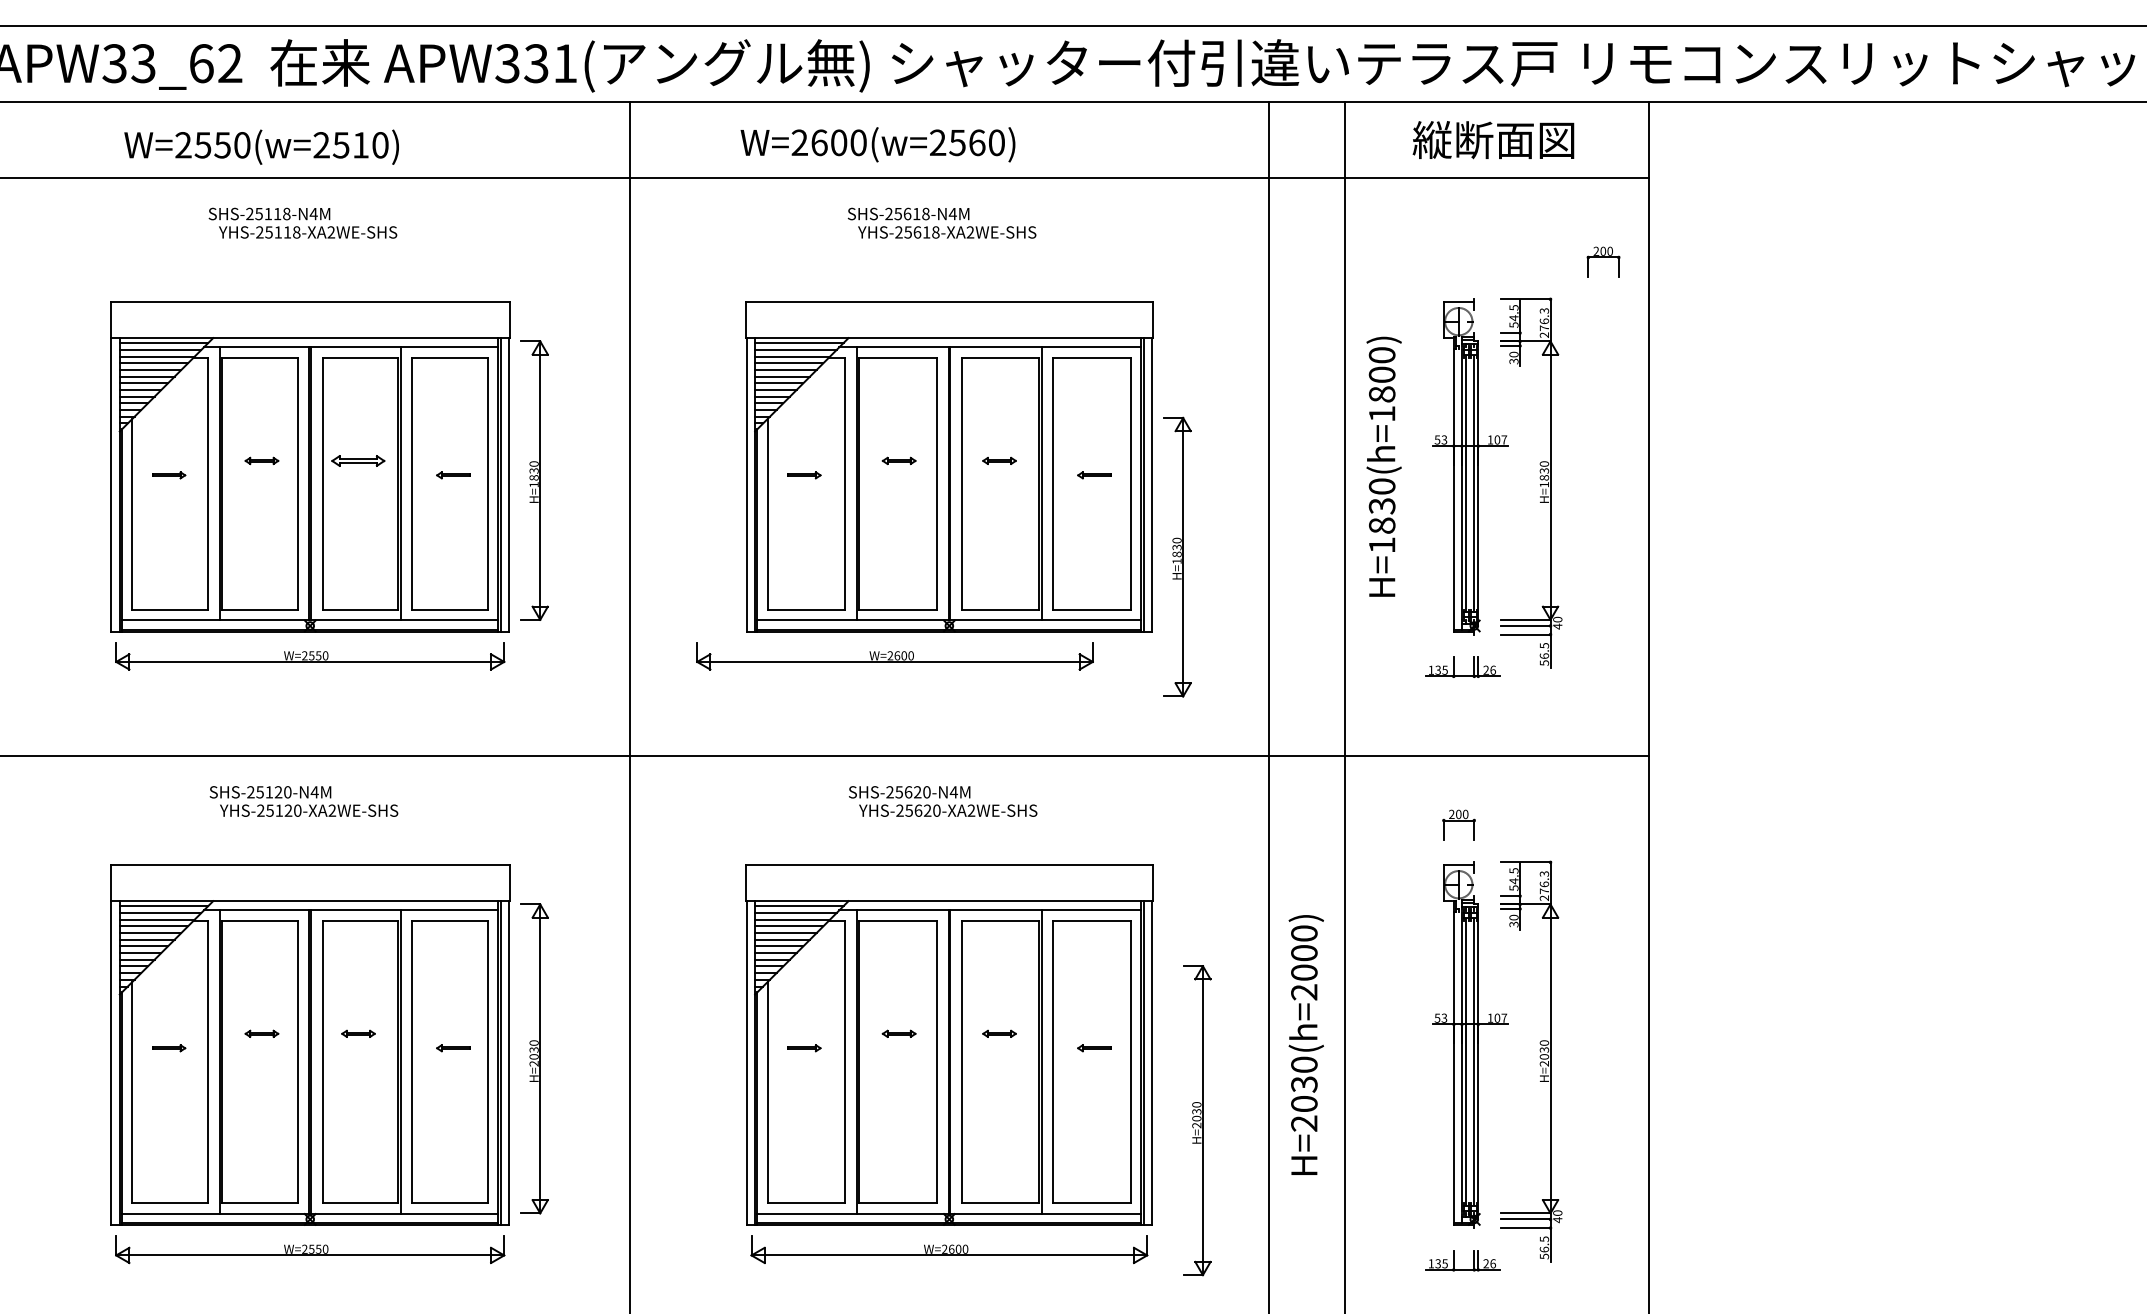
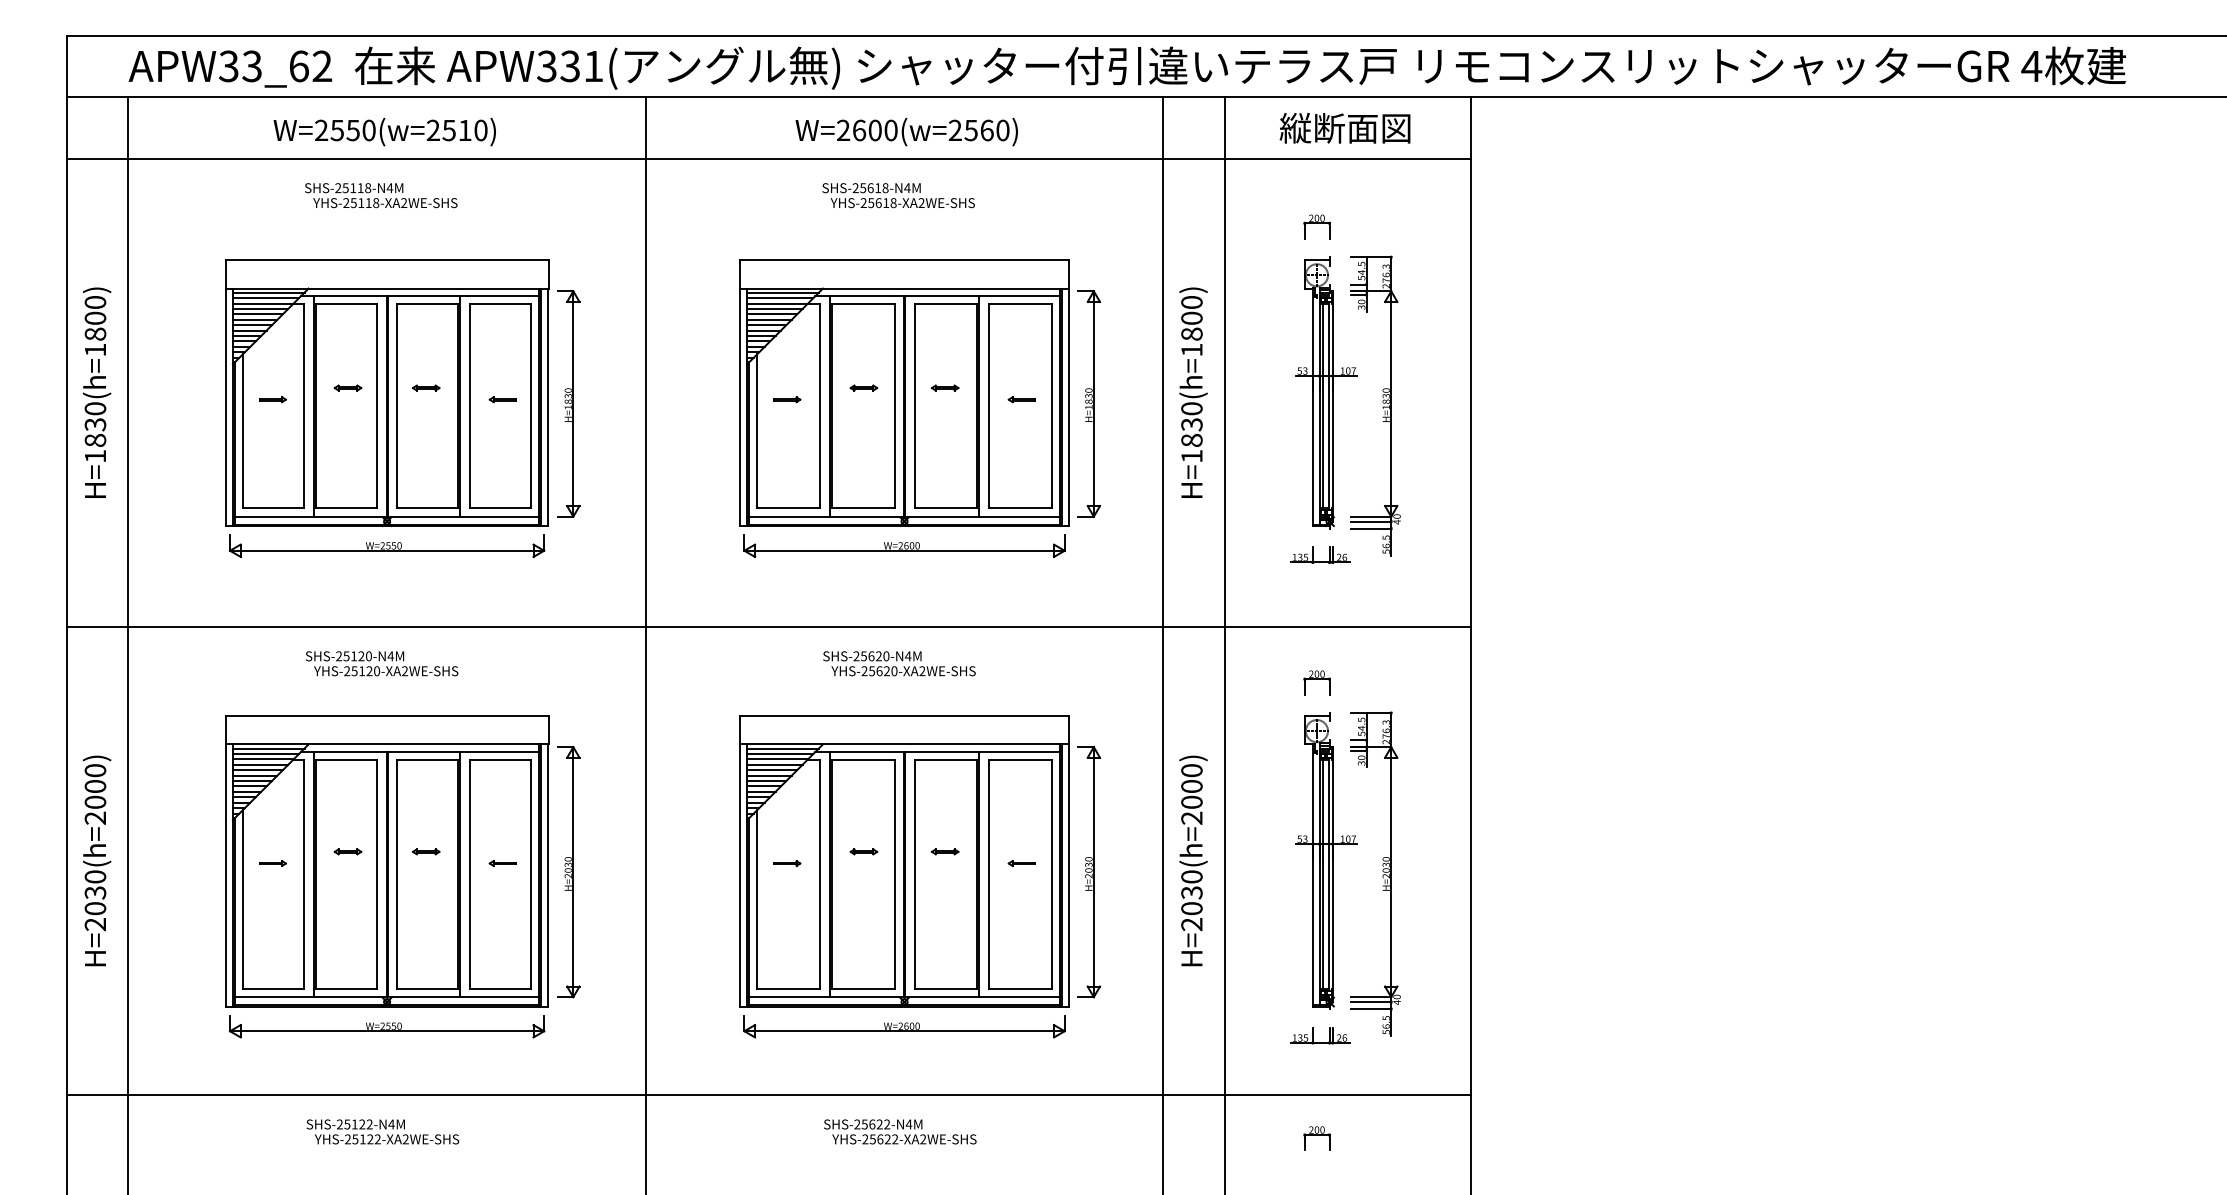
text: (877, 144) -> (906, 131), moved
text: (261, 146) -> (384, 131), moved
part: (1602, 261) -> (1316, 226), moved
part: (358, 460) -> (426, 387), size x0.62
text: (1384, 466) -> (1193, 392), moved
part: (1176, 556) -> (1088, 403), moved
part: (894, 655) -> (904, 545), moved
part: (1197, 1121) -> (1089, 872), moved

